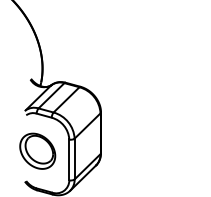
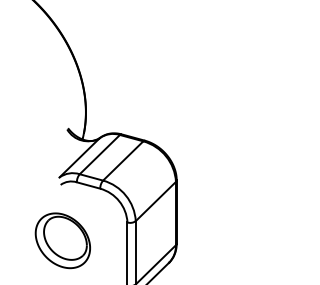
part: (37, 150) -> (62, 239), moved

